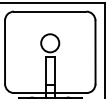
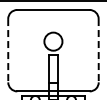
line: (5, 52) -> (8, 50), solid -> dashed
line: (95, 52) -> (98, 50), solid -> dashed

